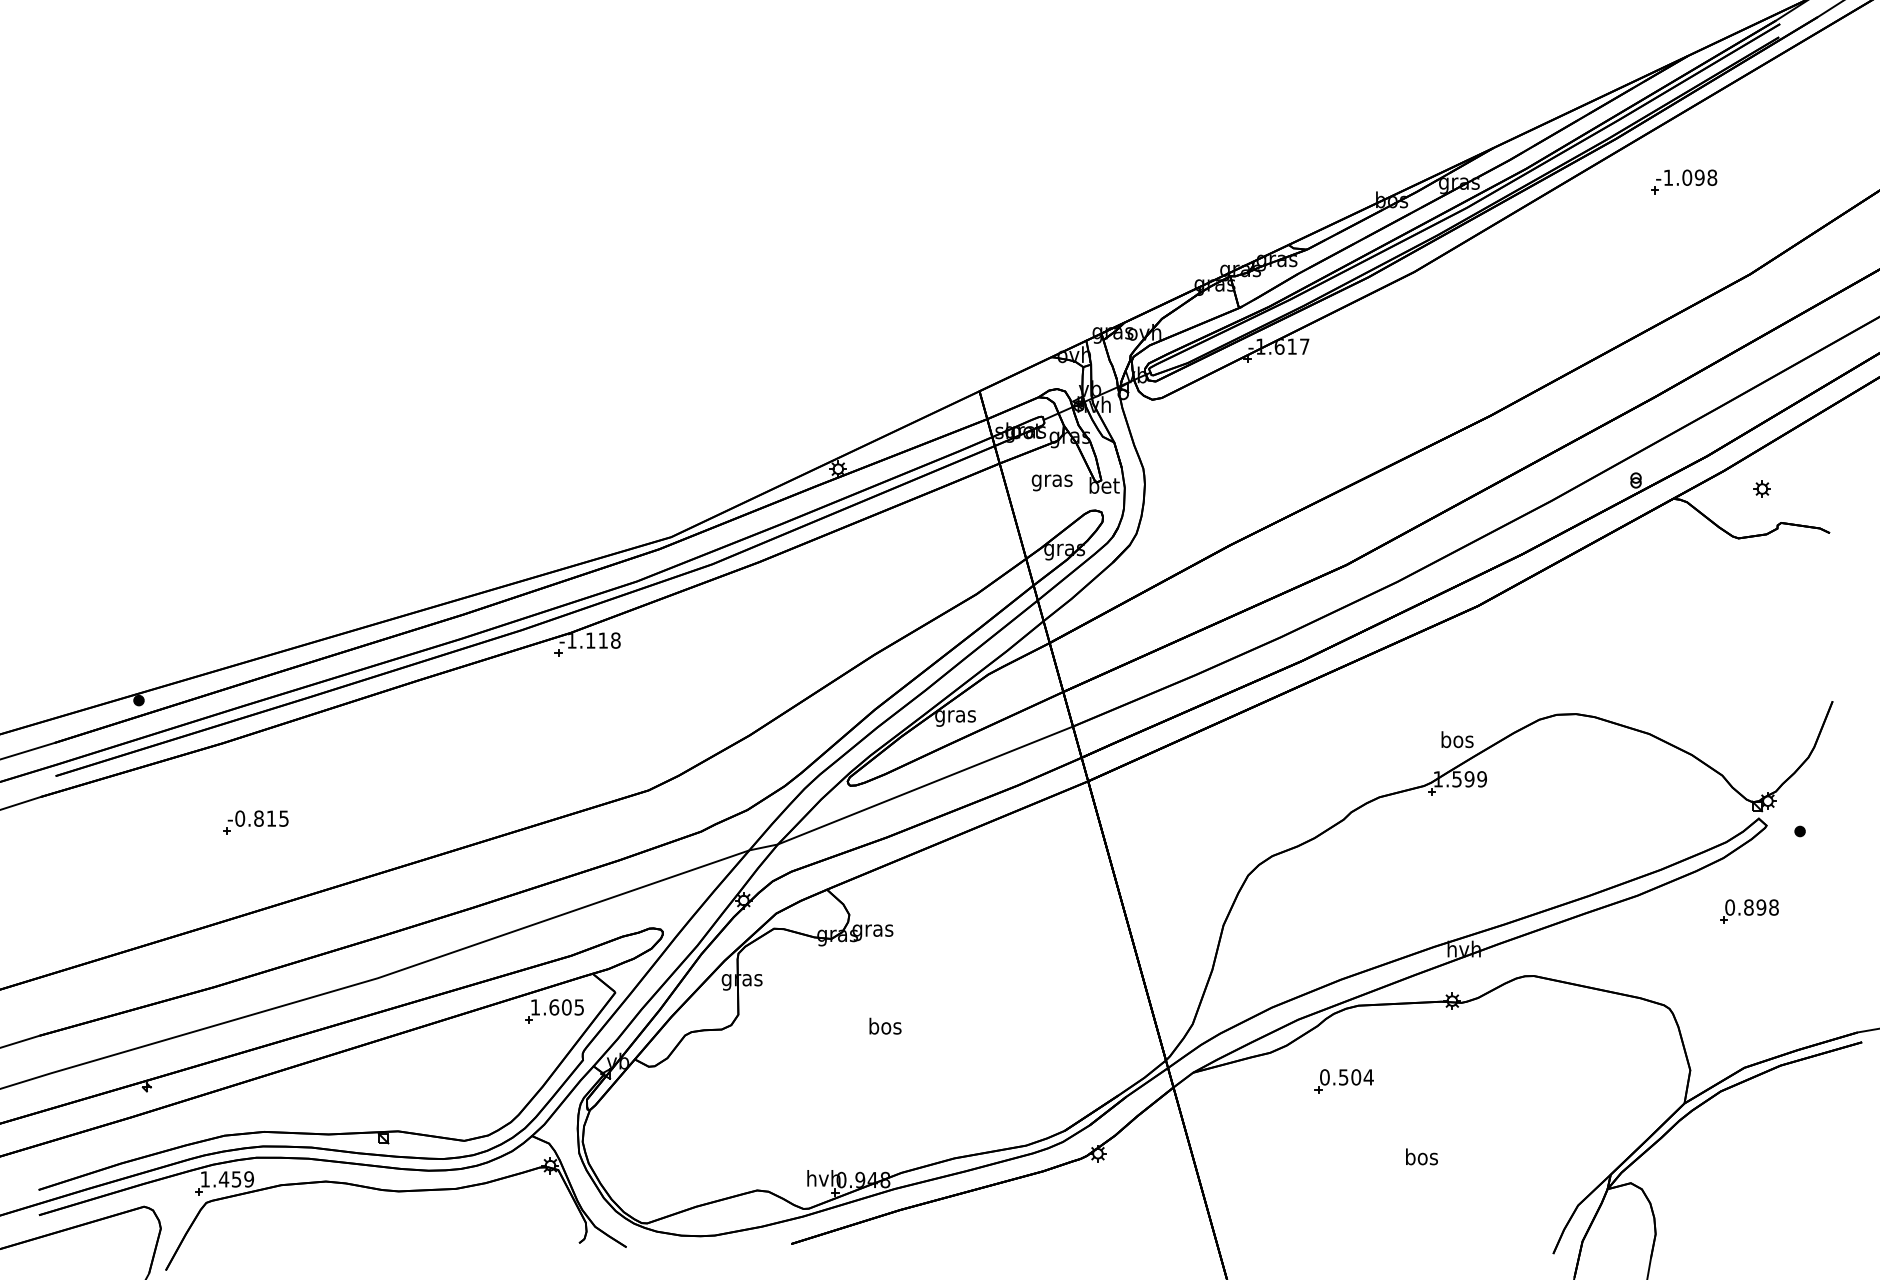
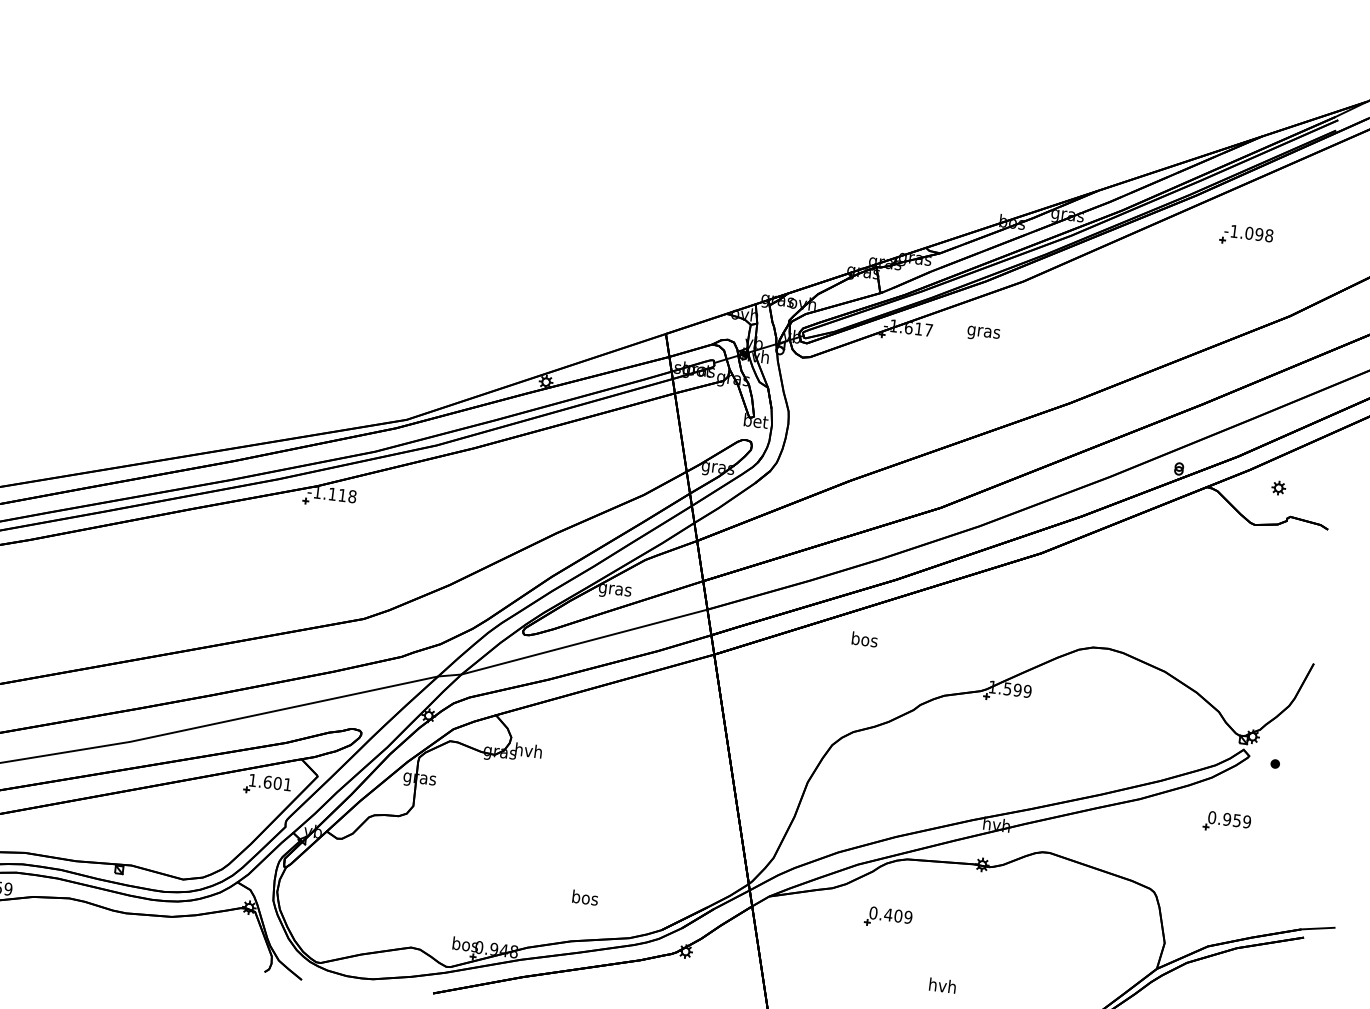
text: (1051, 482) -> (983, 333), moved
text: (1457, 739) -> (864, 639), moved
part: (255, 822) -> (48, 606), removed
text: (1761, 907) -> (1237, 820), 0.898 -> 0.959
text: (872, 930) -> (528, 752), gras -> hvh
text: (578, 1007) -> (287, 784), 1.605 -> 1.601
text: (885, 1025) -> (585, 897), moved
text: (1355, 1077) -> (897, 916), 0.504 -> 0.409
text: (1421, 1156) -> (942, 985), bos -> hvh
text: (823, 1178) -> (465, 944), hvh -> bos

